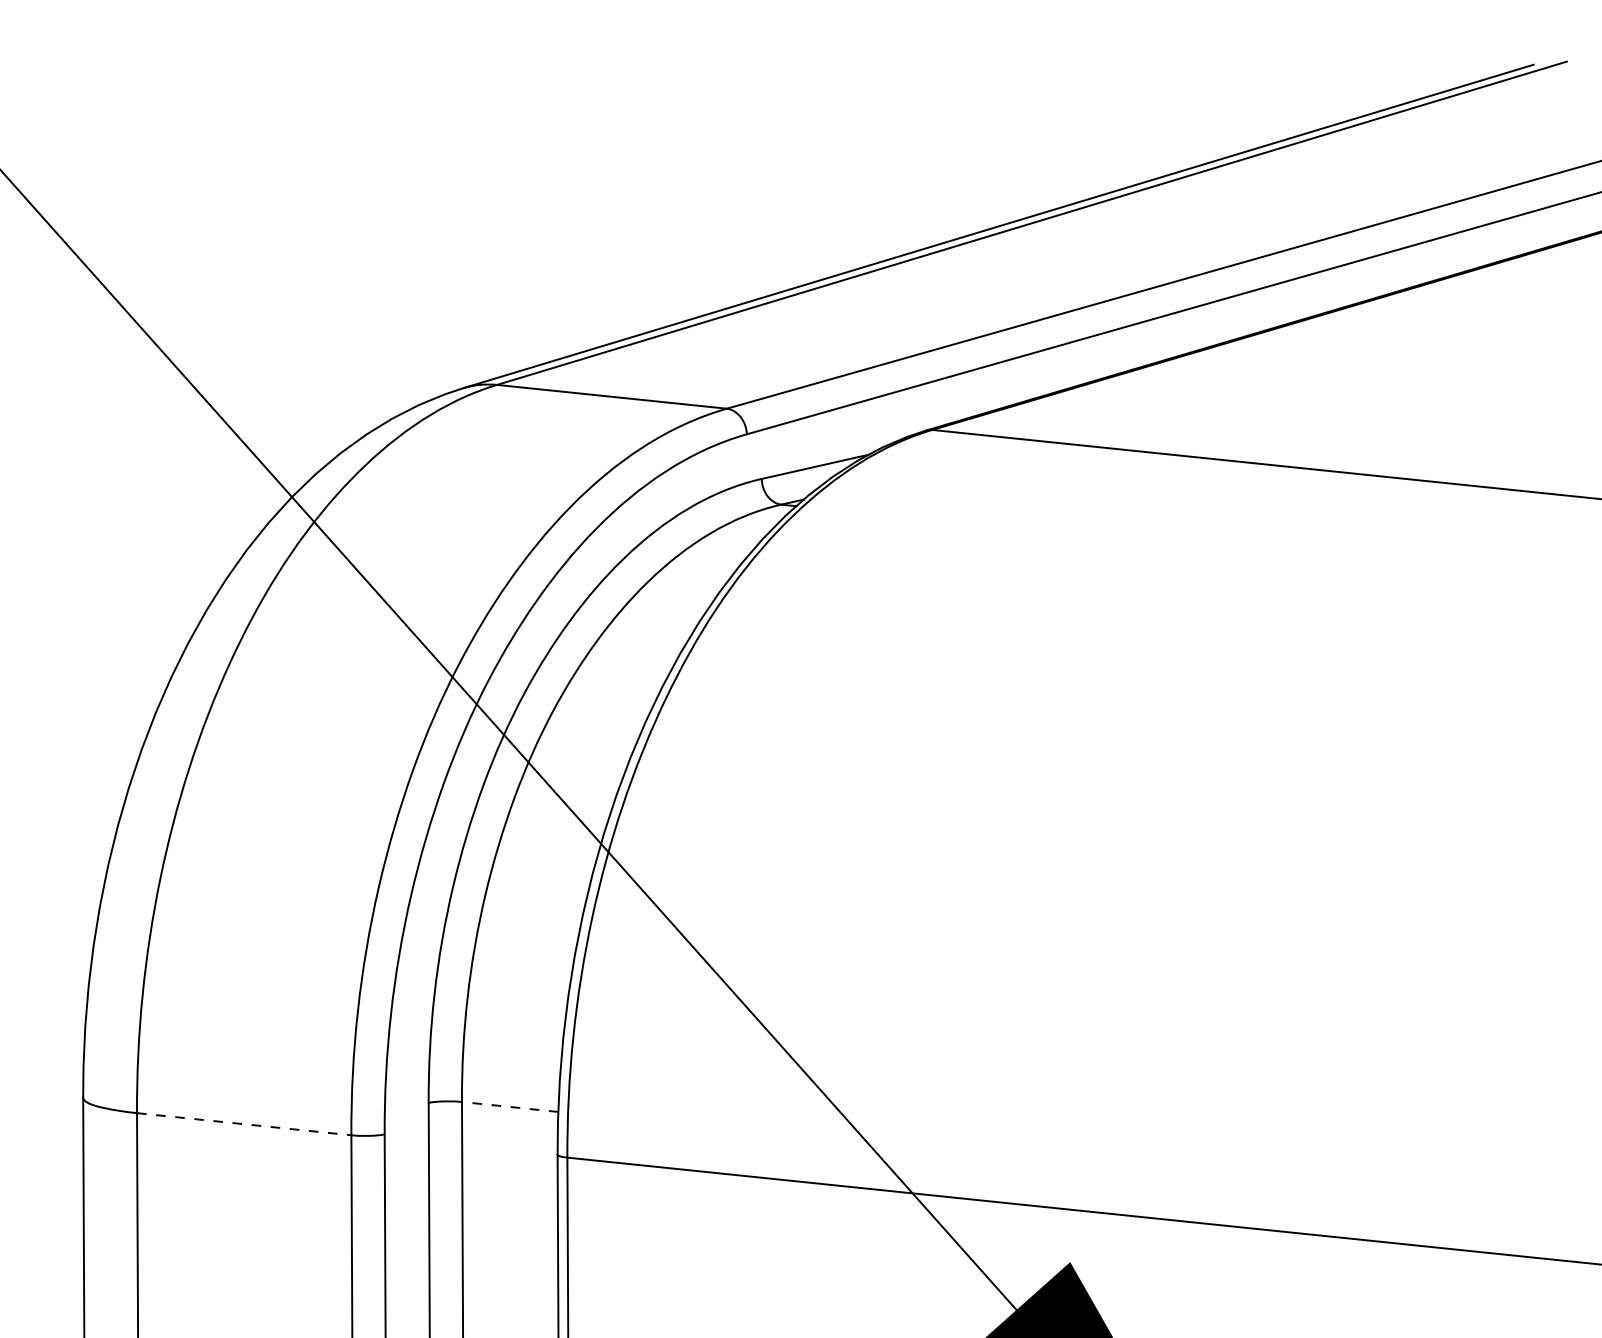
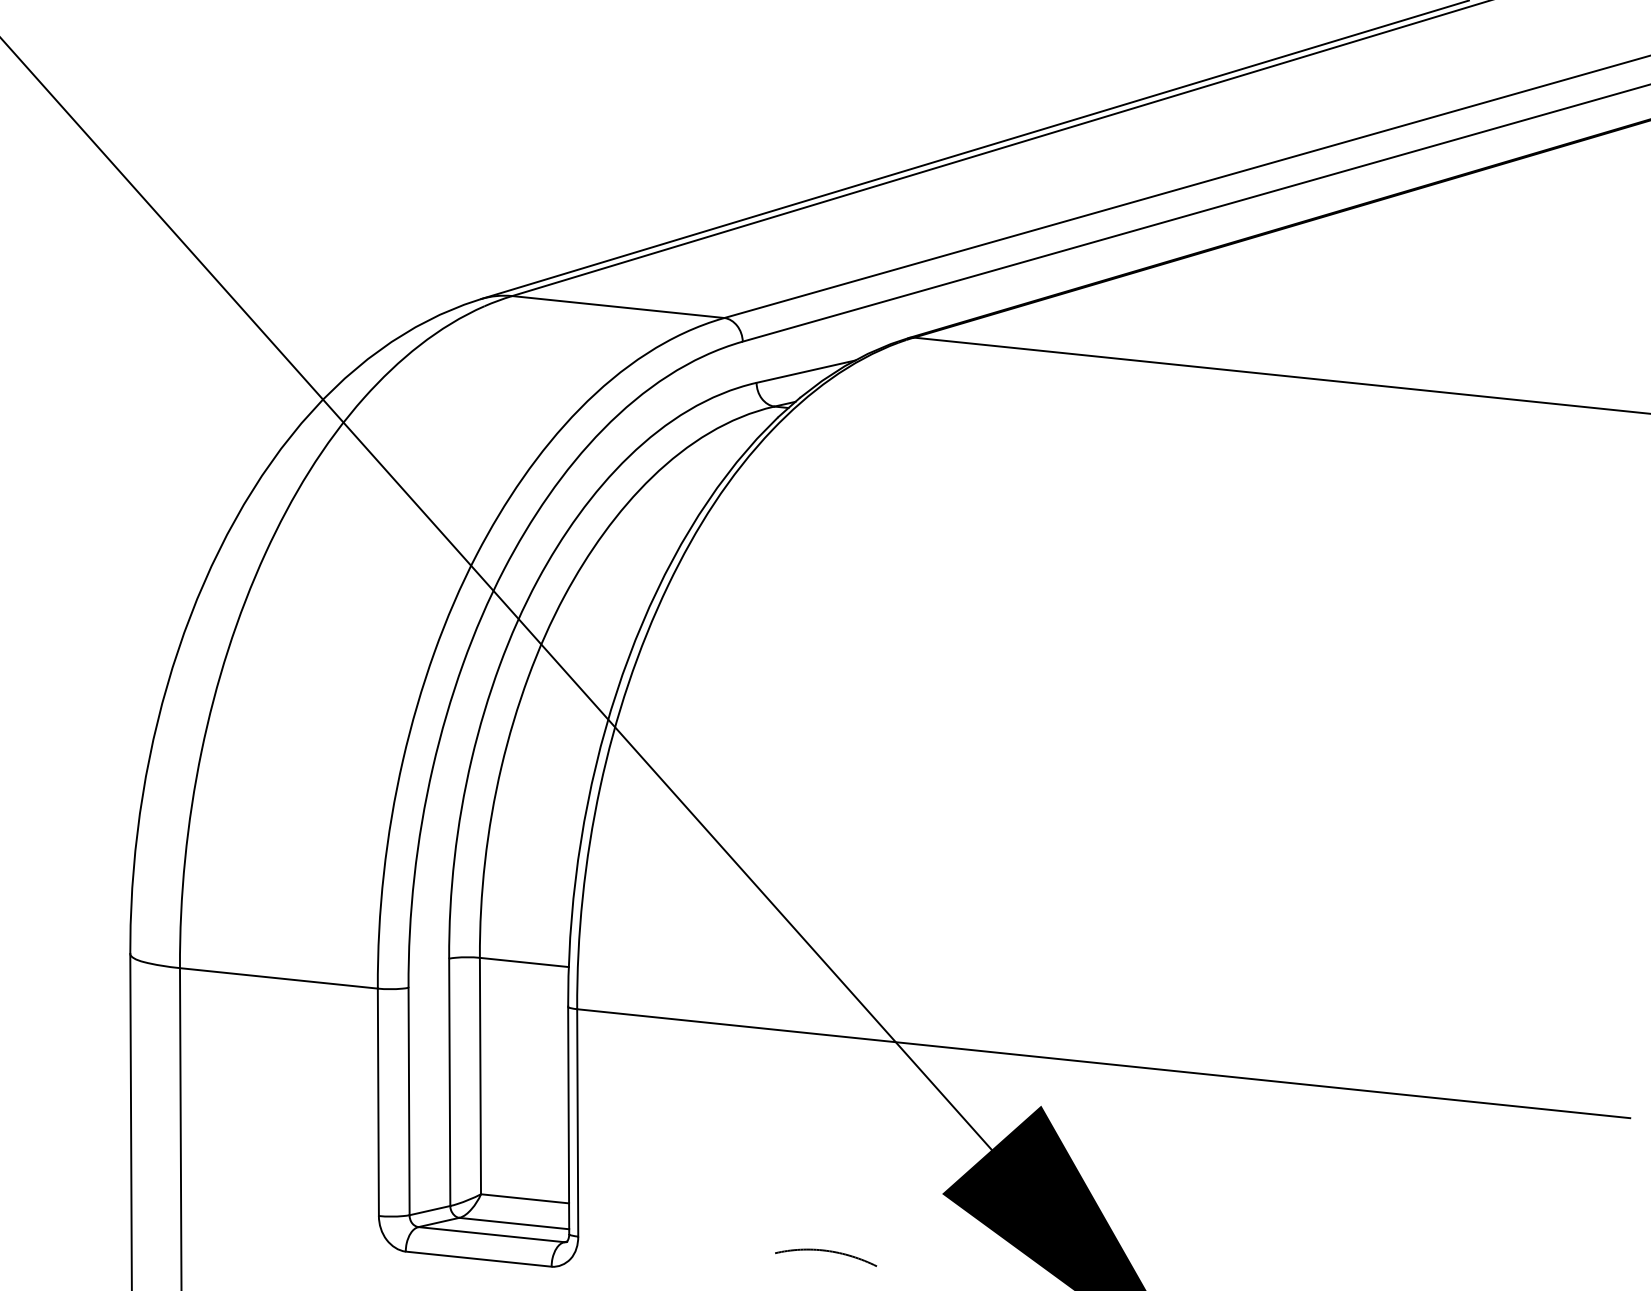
line: (510, 1107) -> (524, 962), dashed -> solid
line: (244, 1124) -> (279, 978), dashed -> solid

